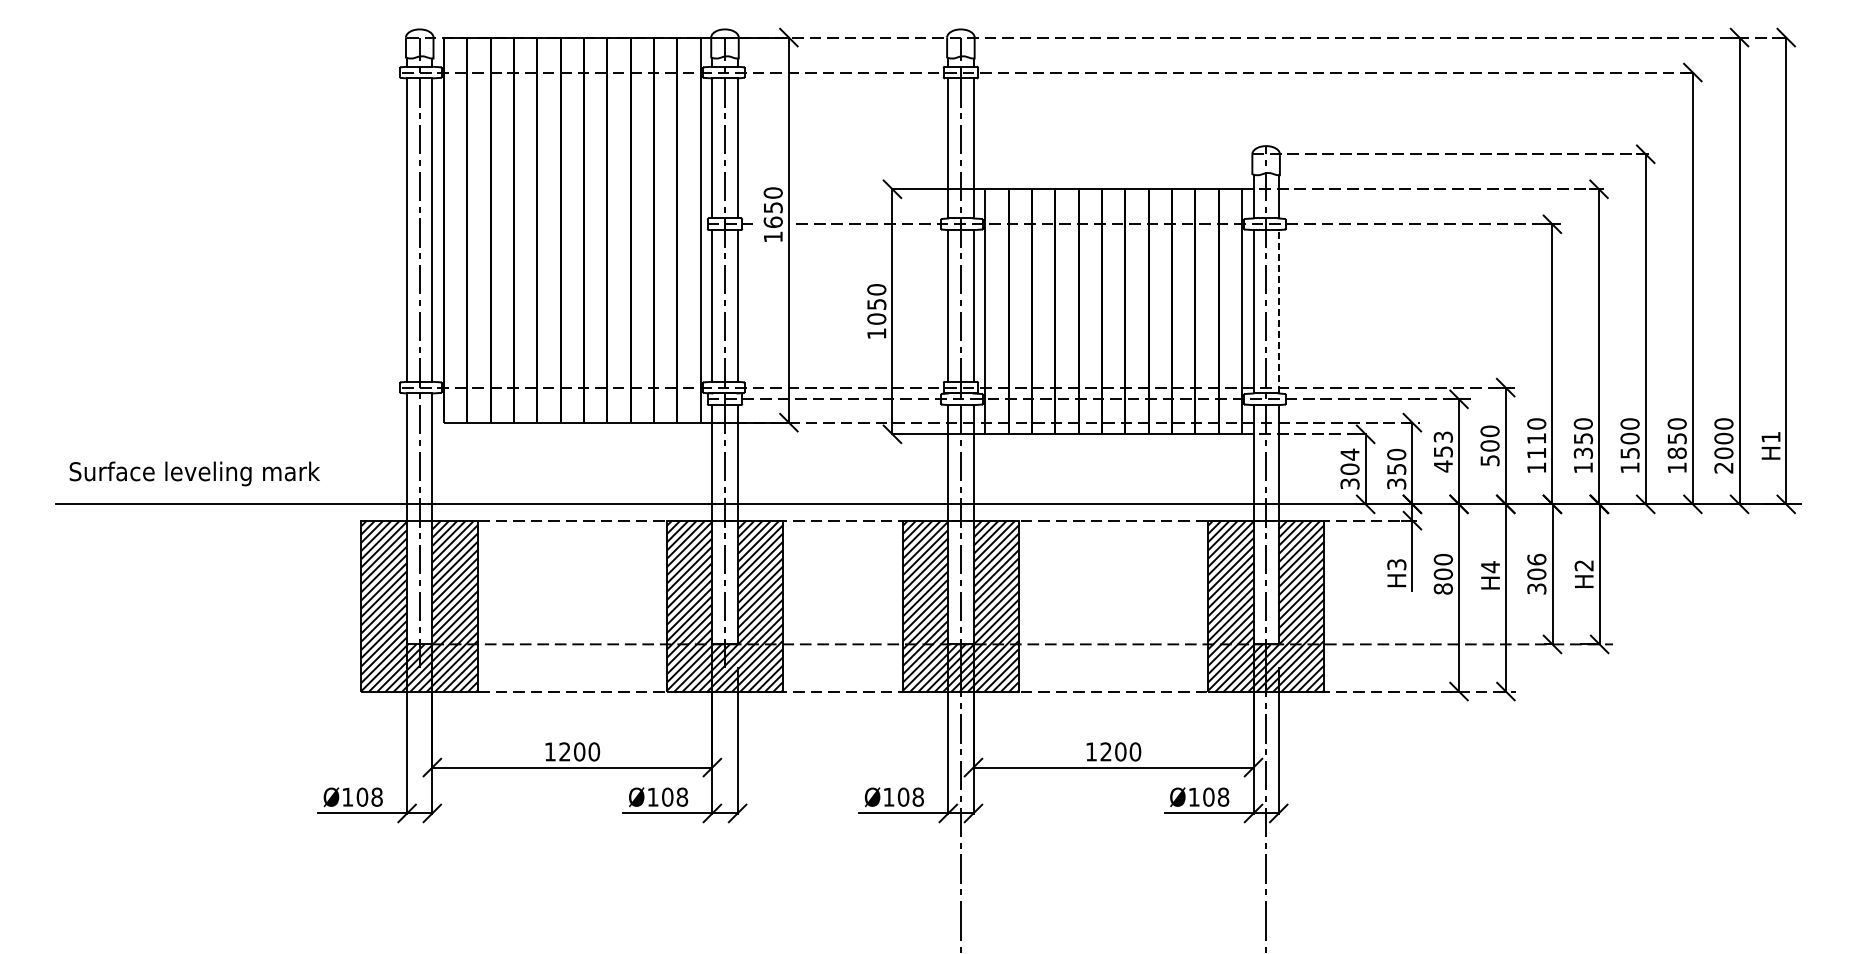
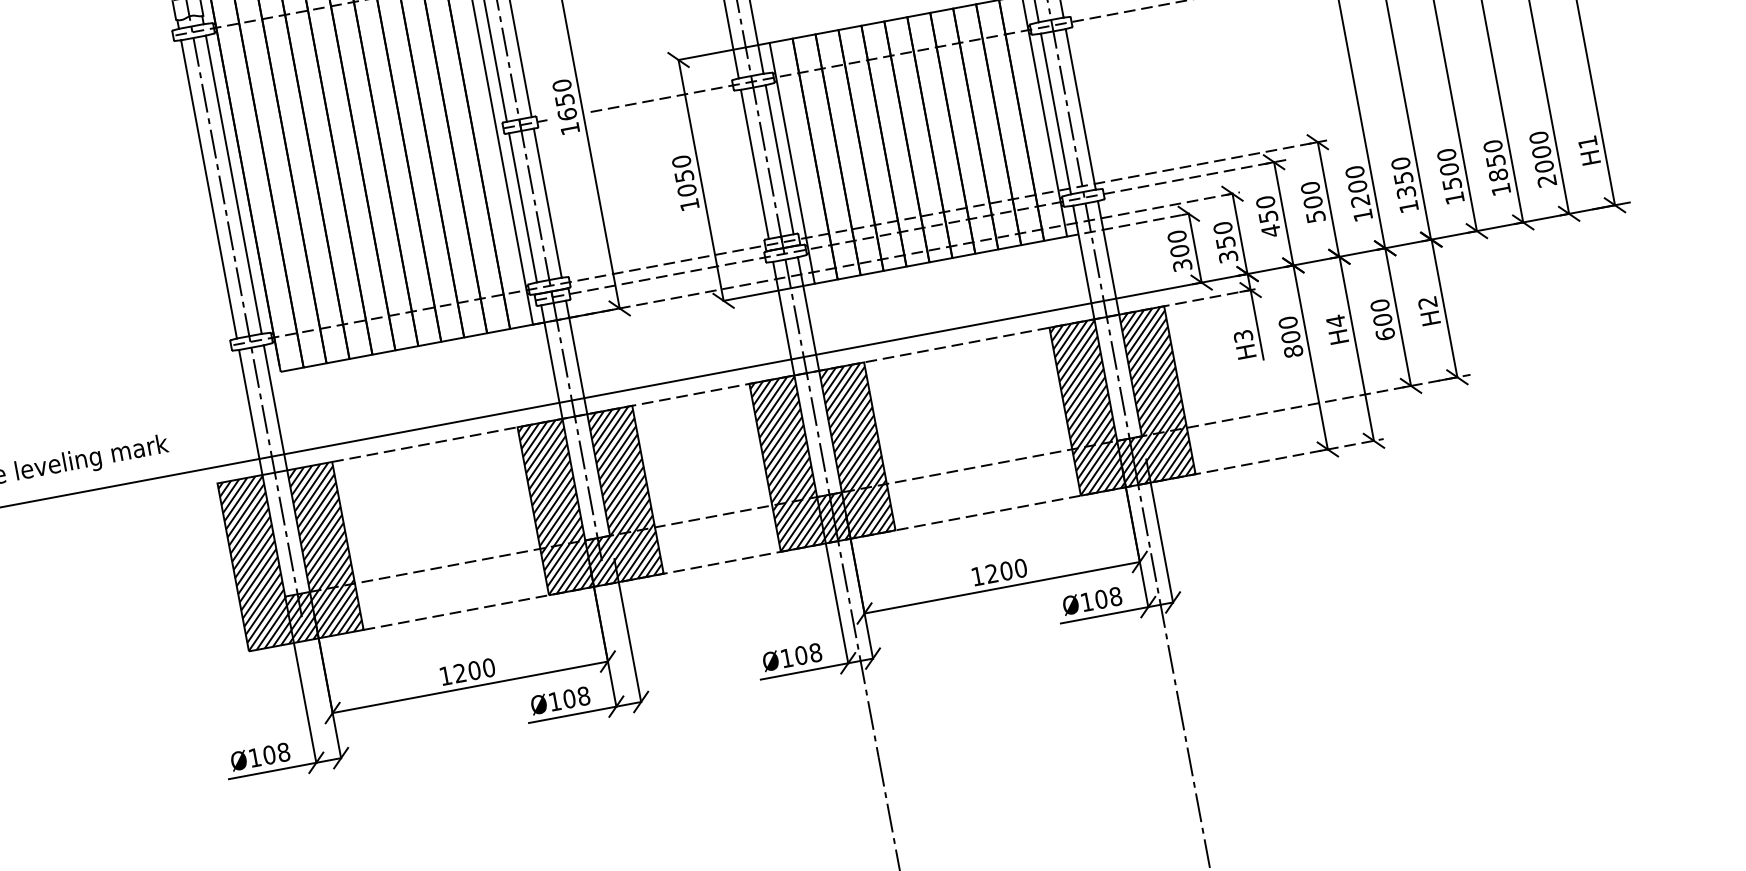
line: (1278, 311) -> (1080, 109), dashed -> solid
text: (1442, 436) -> (1264, 201), 453 -> 450
text: (1536, 445) -> (1358, 193), 1110 -> 1200
text: (1349, 454) -> (1176, 236), 304 -> 300
text: (1536, 573) -> (1382, 319), 306 -> 600

